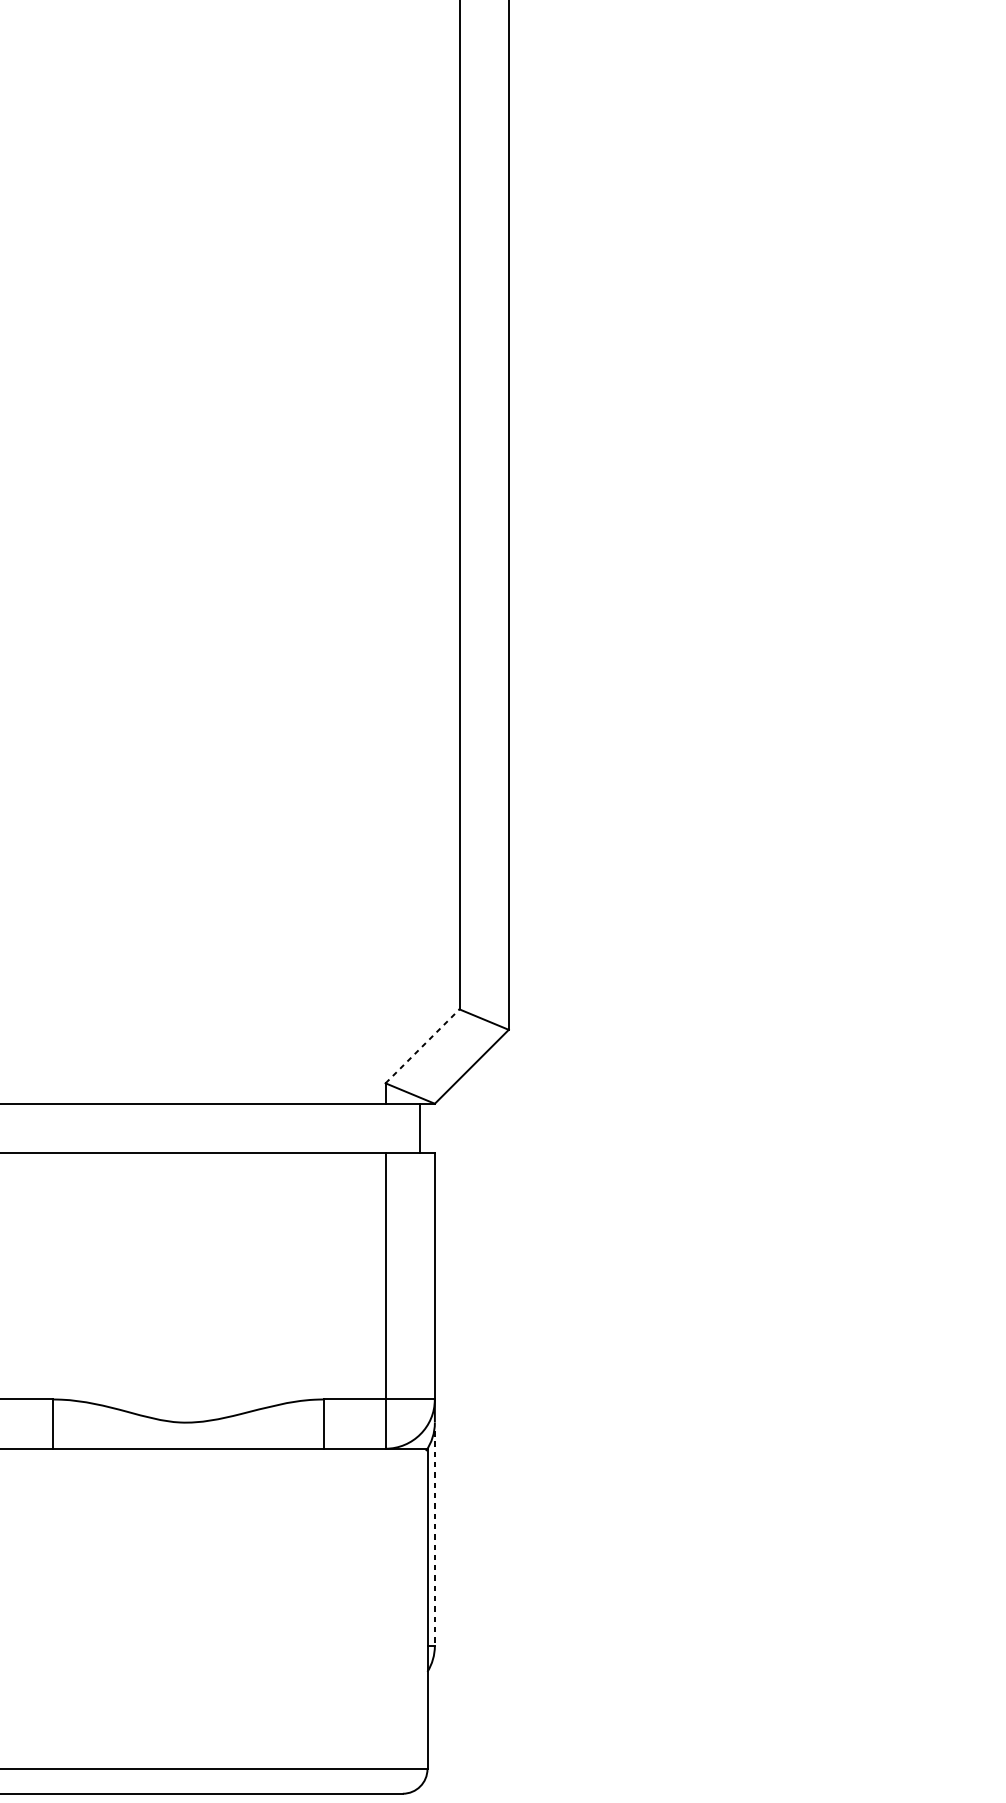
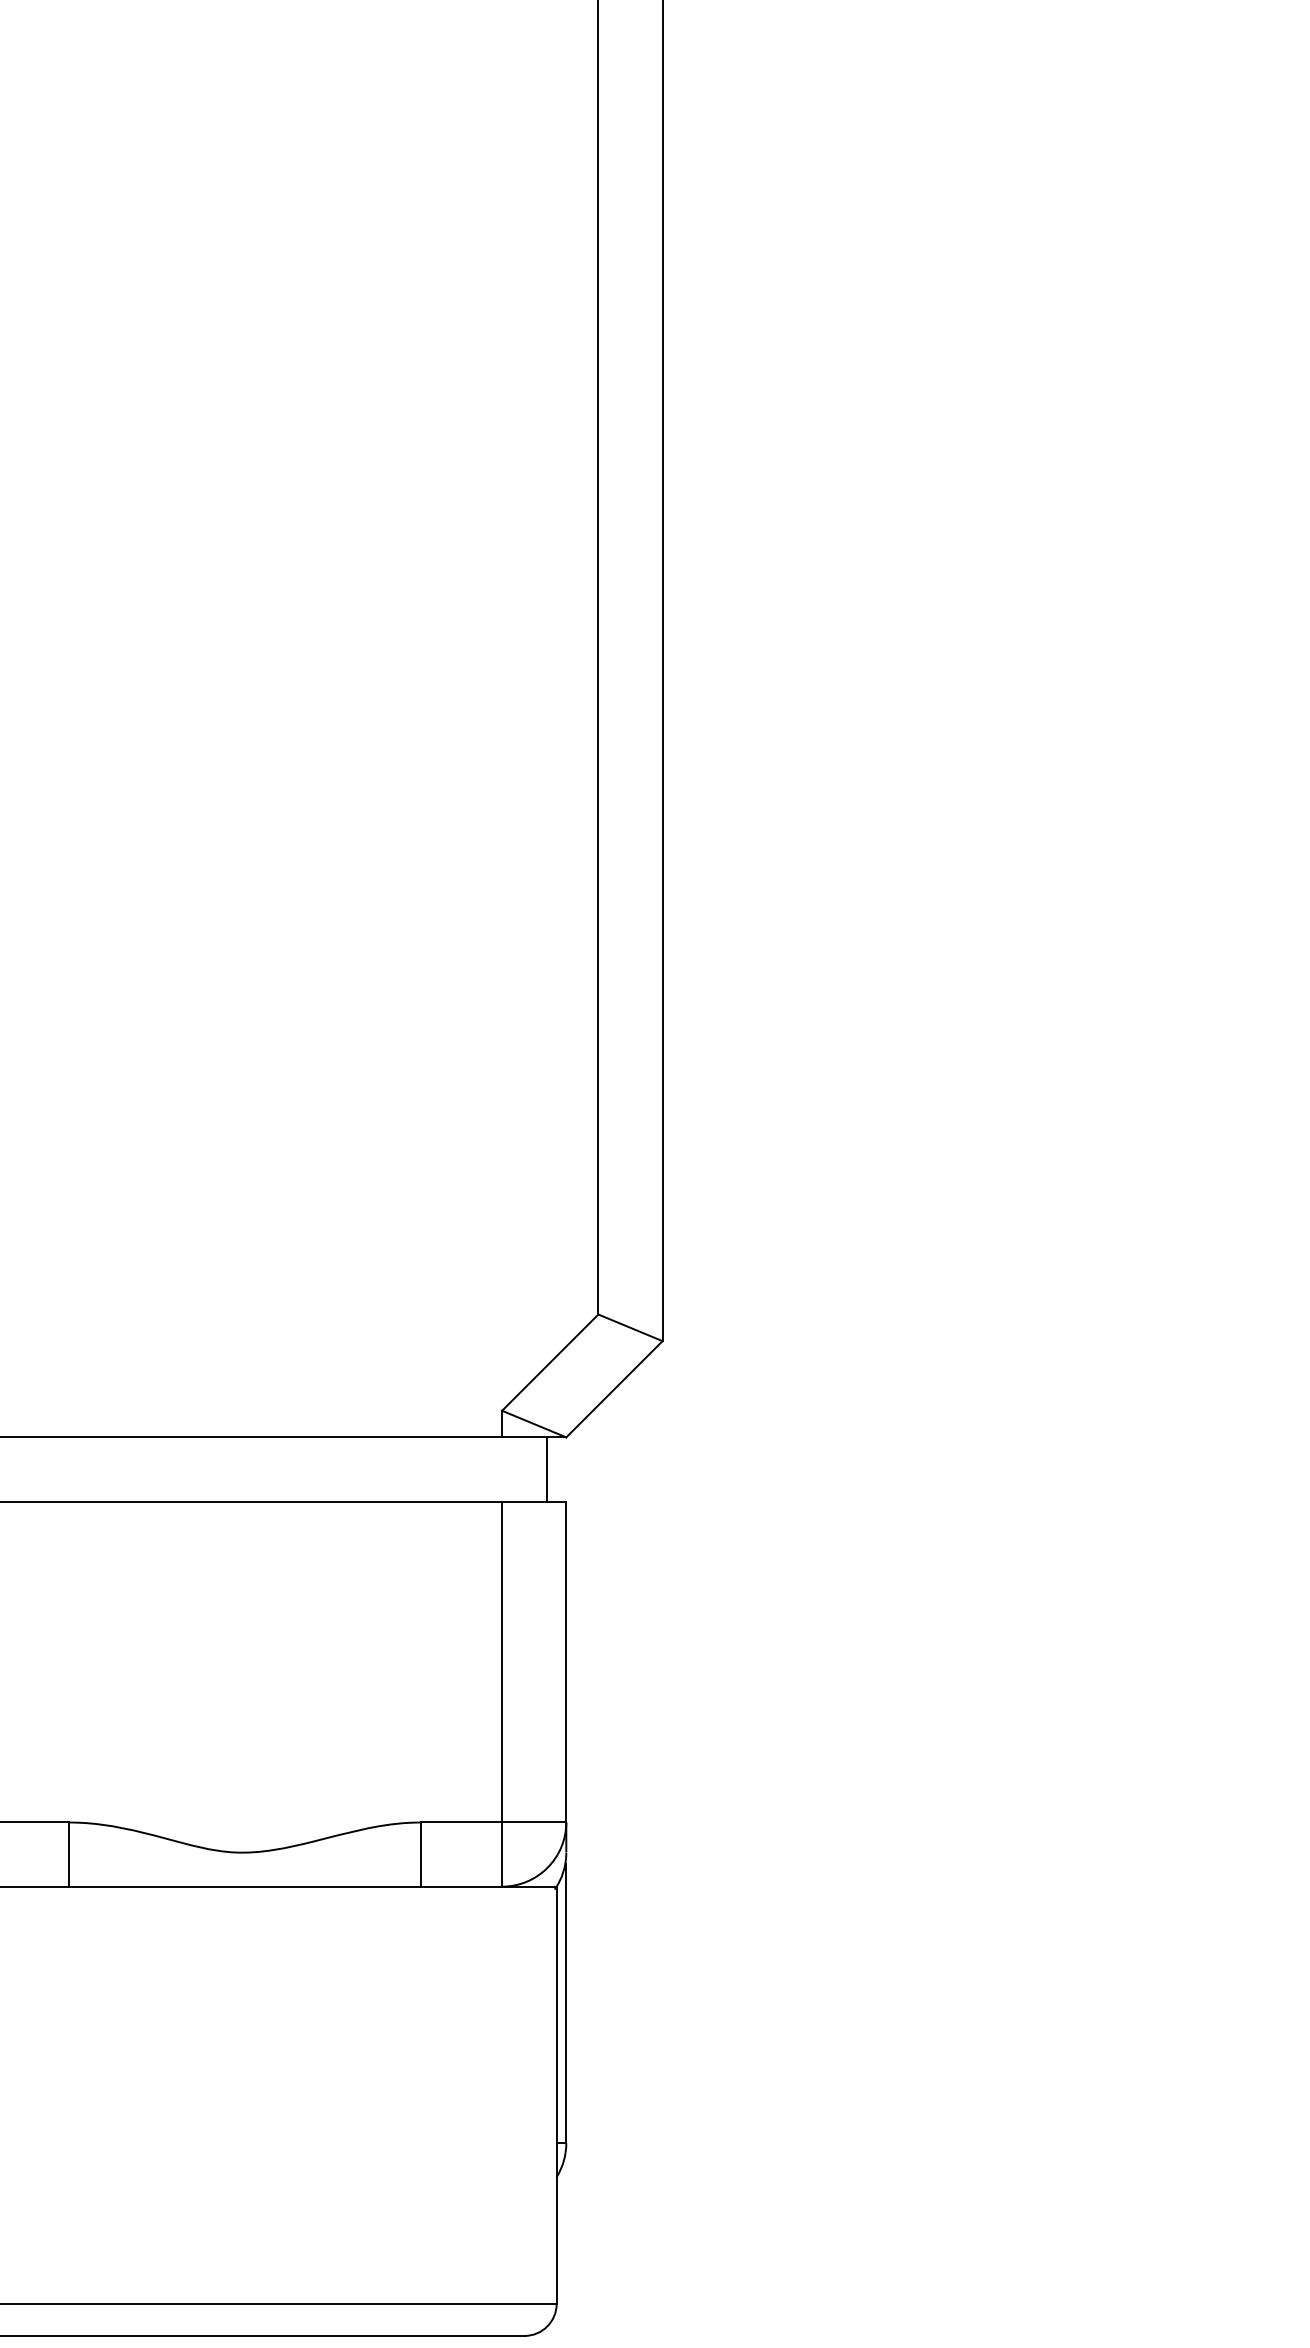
line: (422, 1046) -> (550, 1362), dashed -> solid
line: (435, 1538) -> (566, 2003), dashed -> solid

